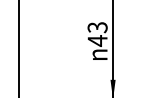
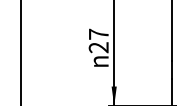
text: (97, 33) -> (98, 40), 43 -> 27

